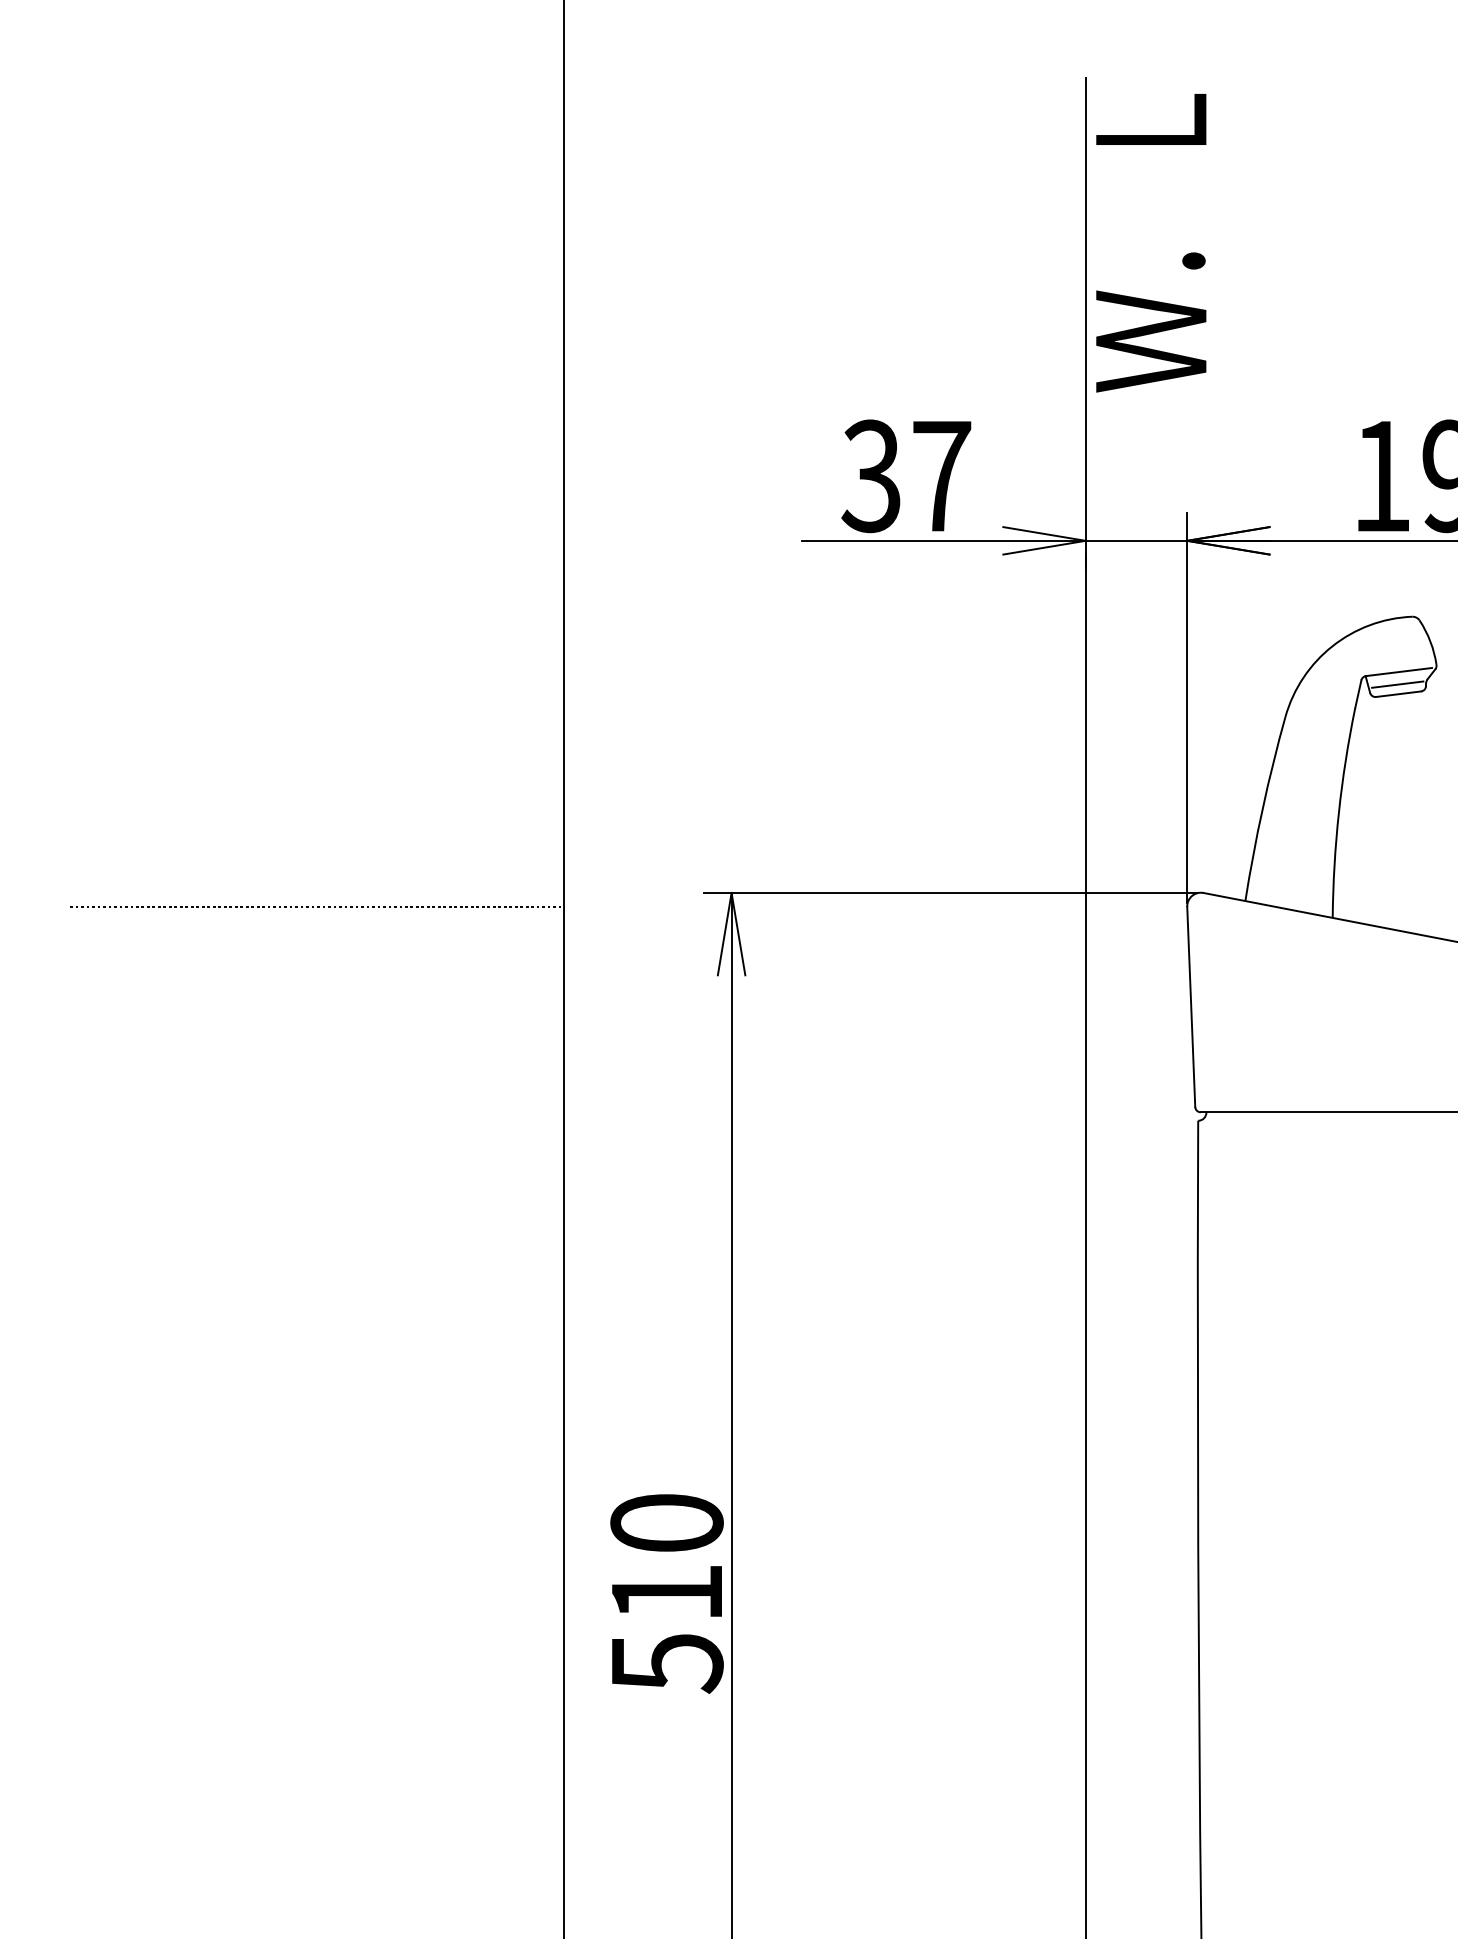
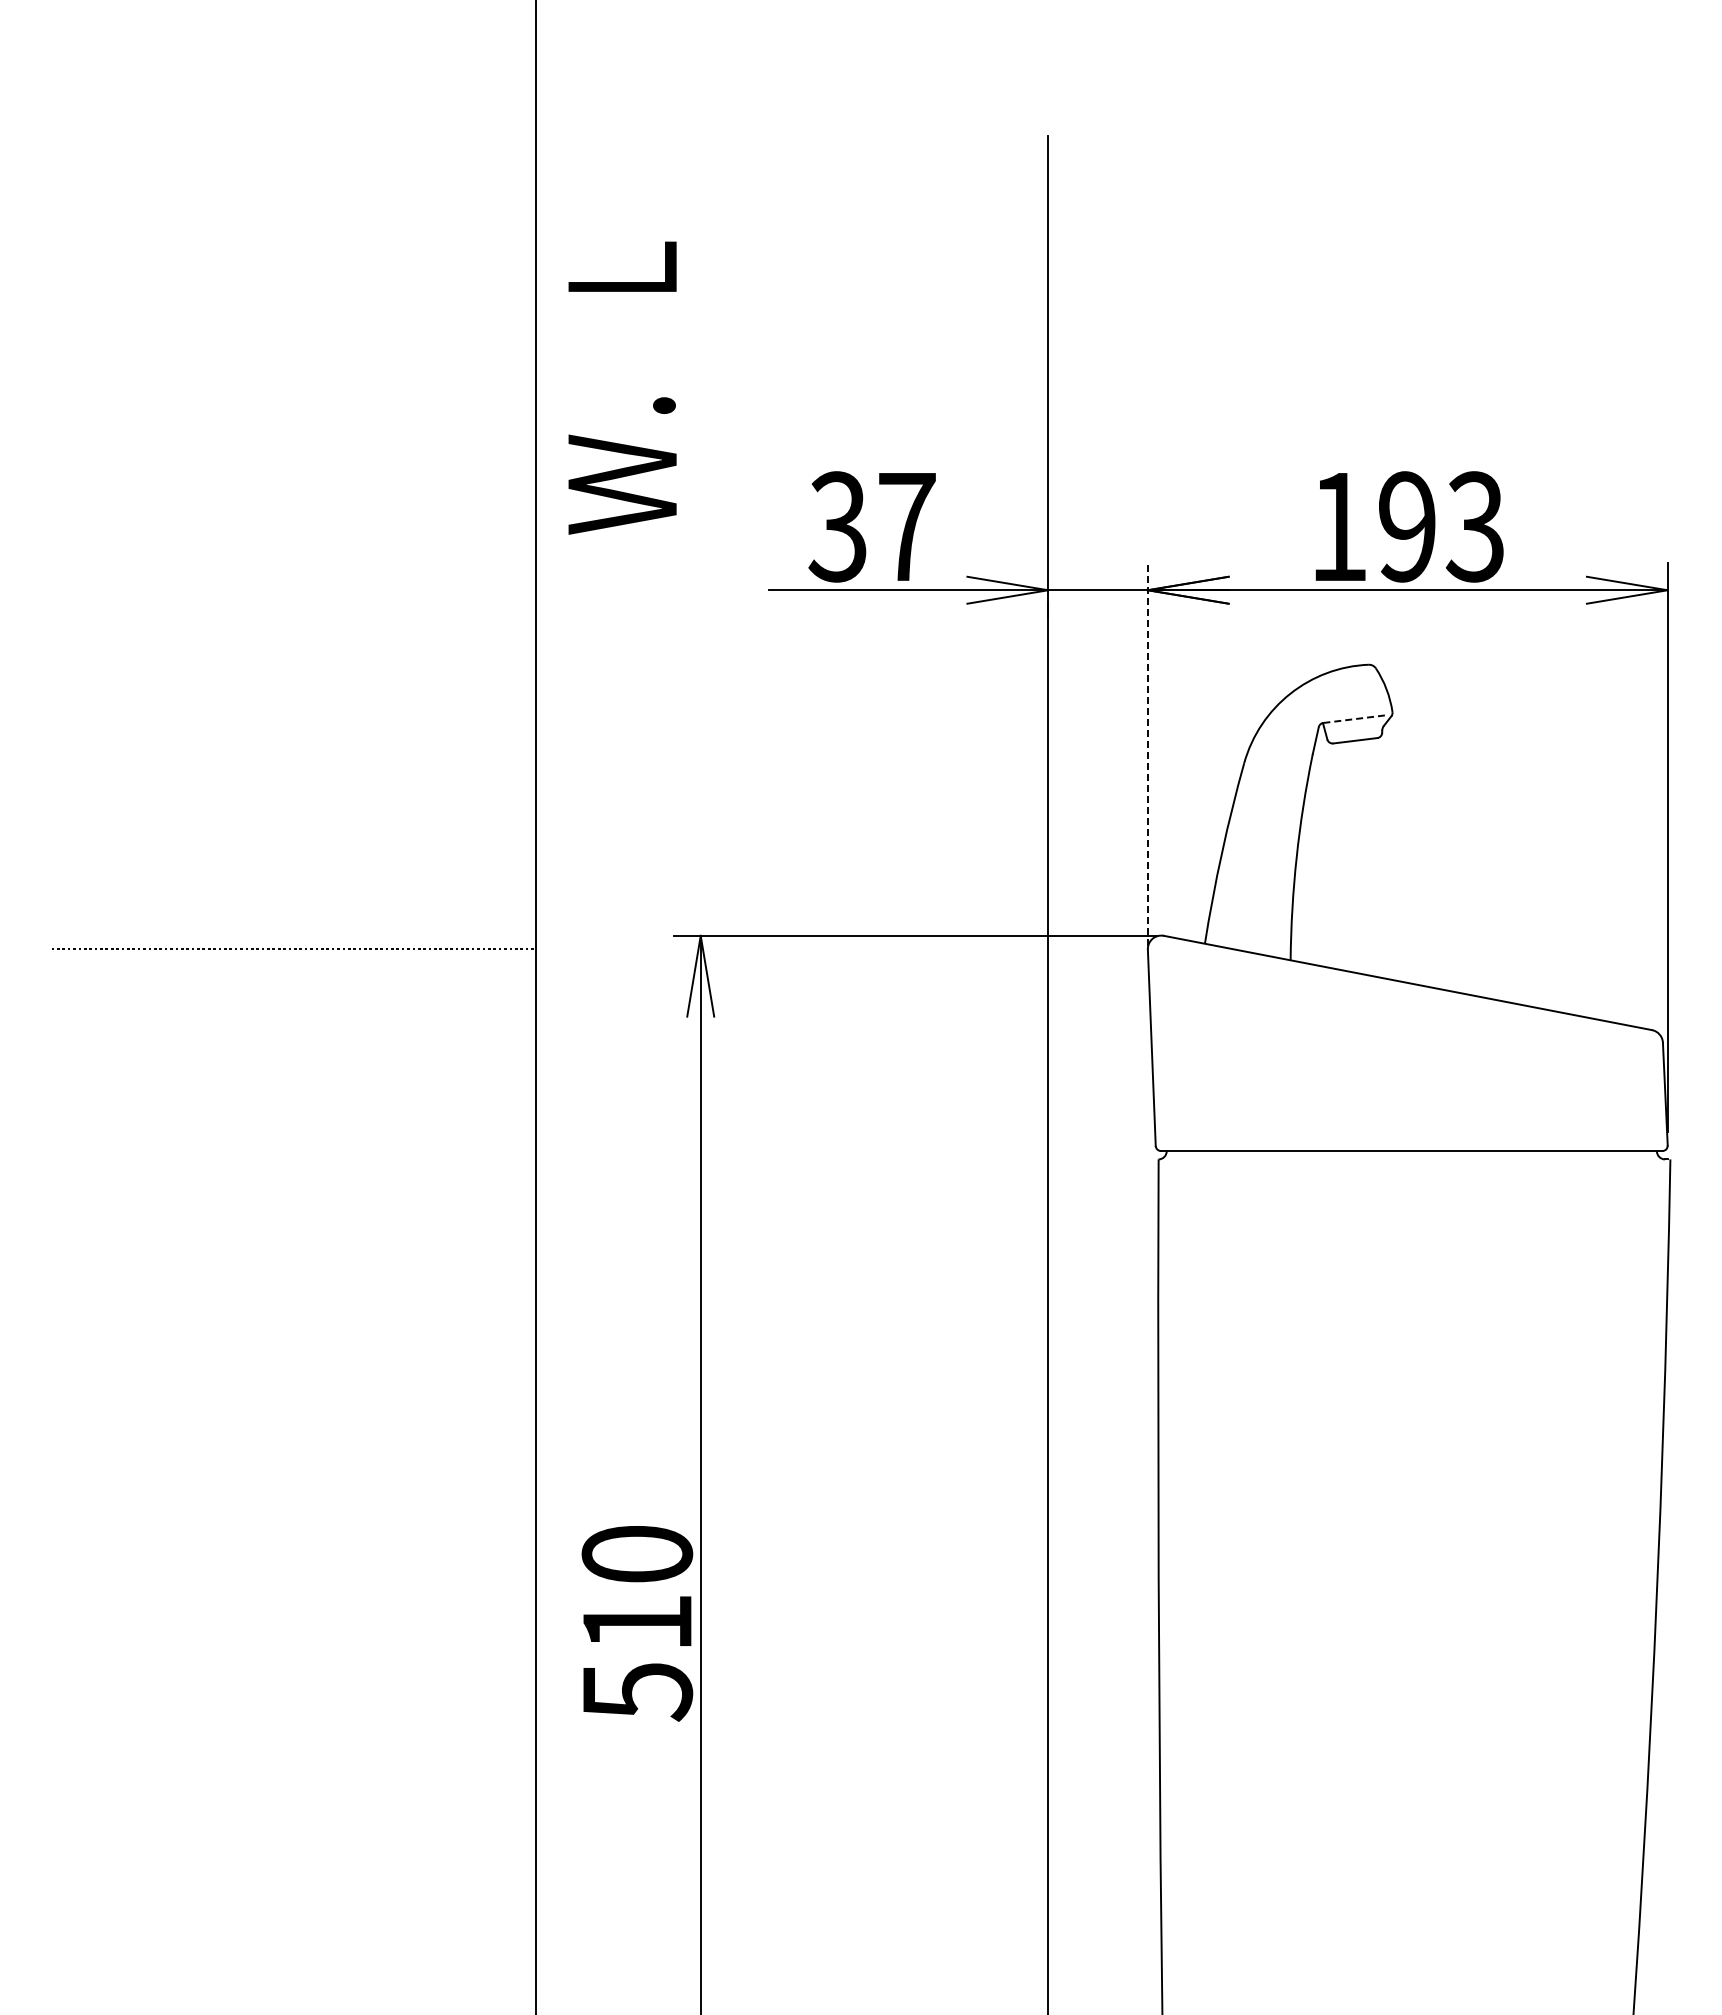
text: (1151, 242) -> (622, 387), moved
line: (1398, 672) -> (1355, 719), solid -> dashed
line: (1397, 684) -> (1354, 731), removed
line: (1186, 708) -> (1147, 754), solid -> dashed

